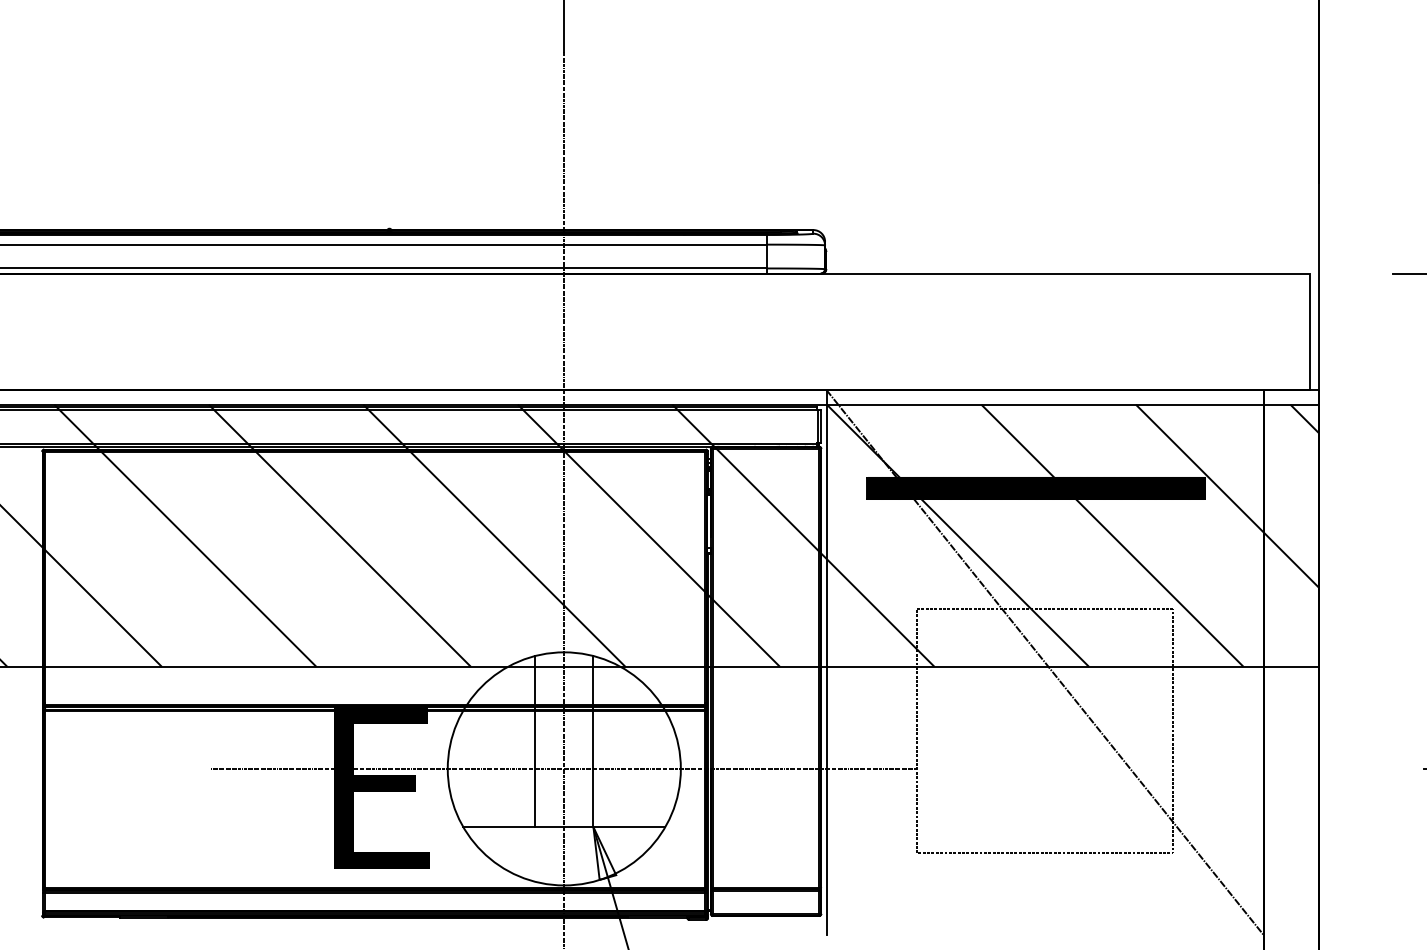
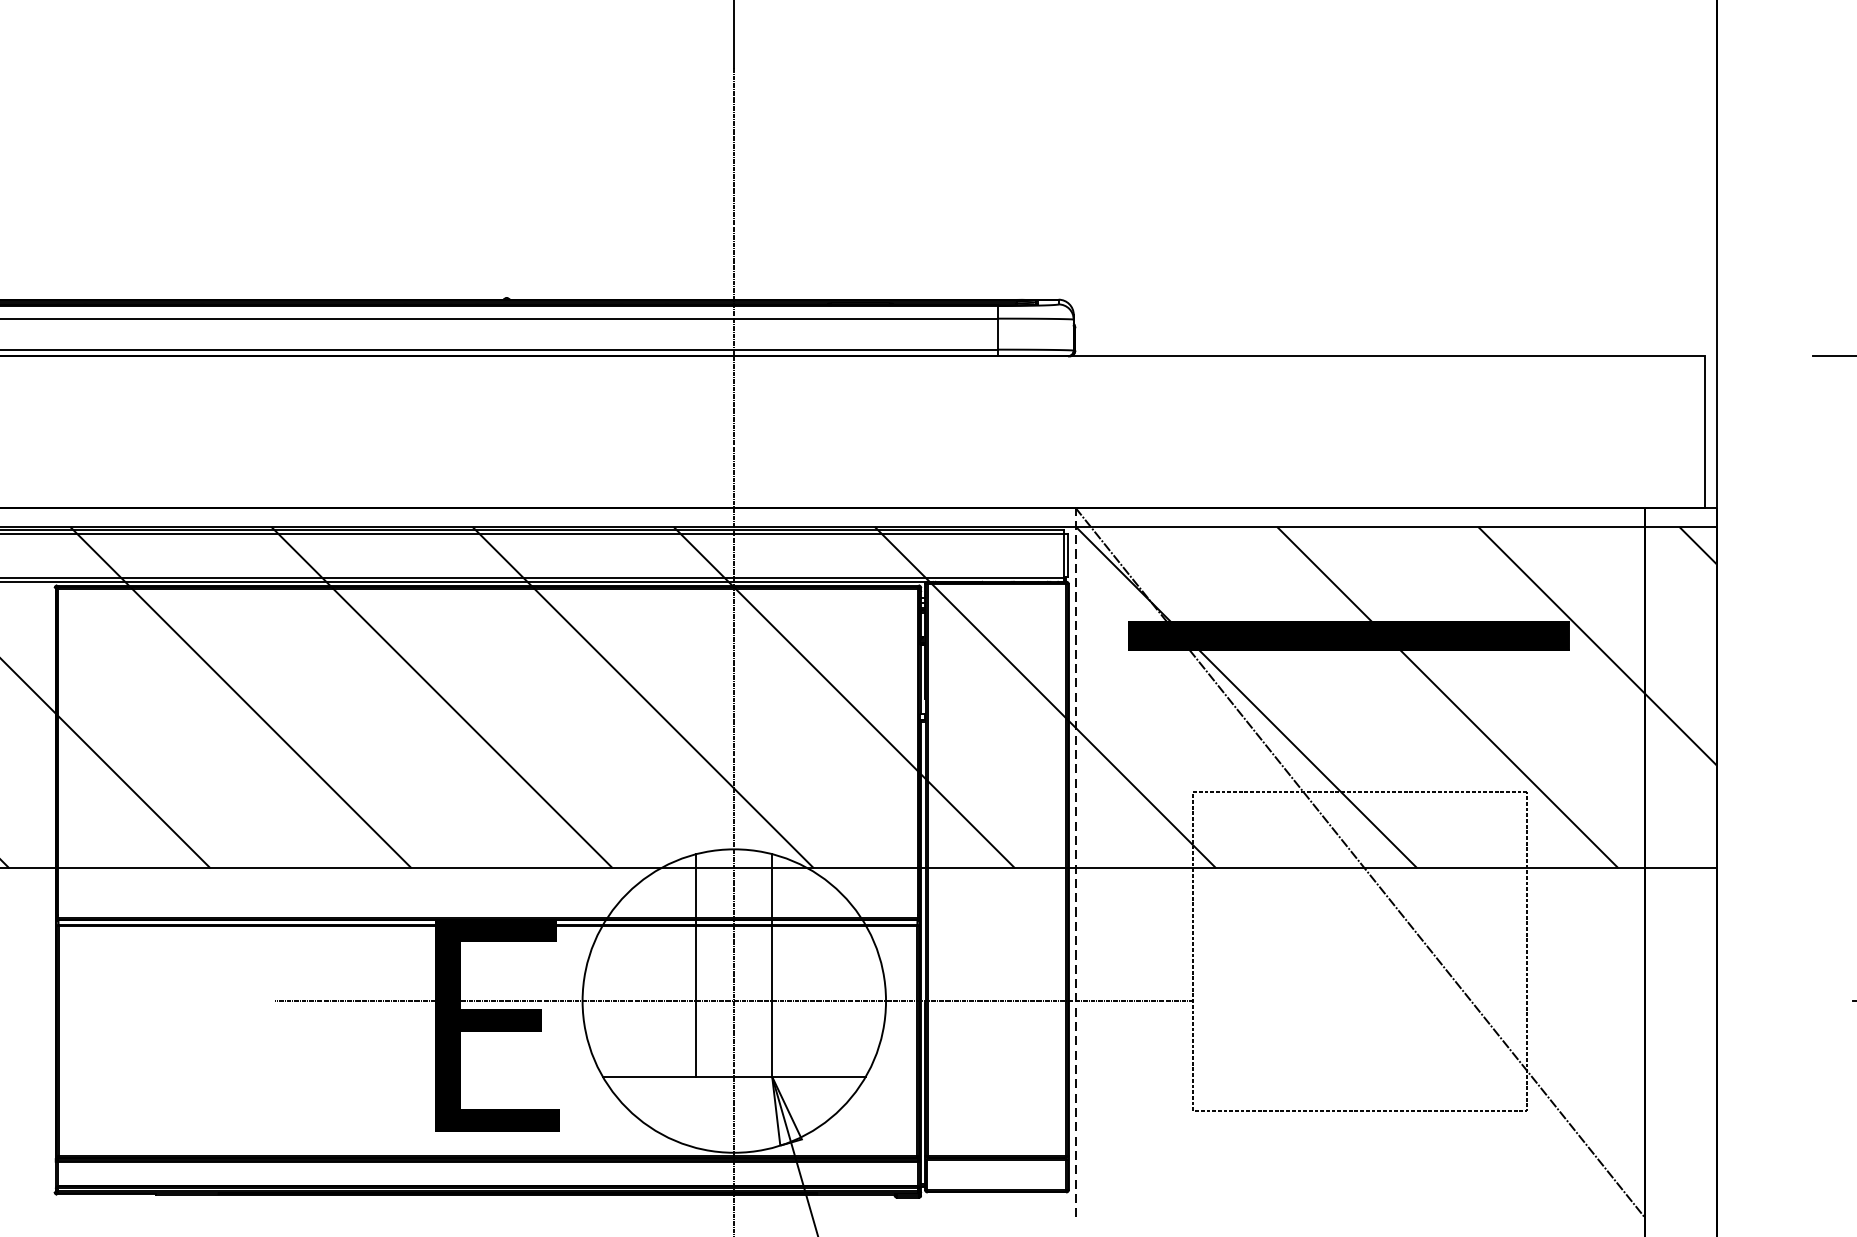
line: (826, 662) -> (1075, 862), solid -> dashed

